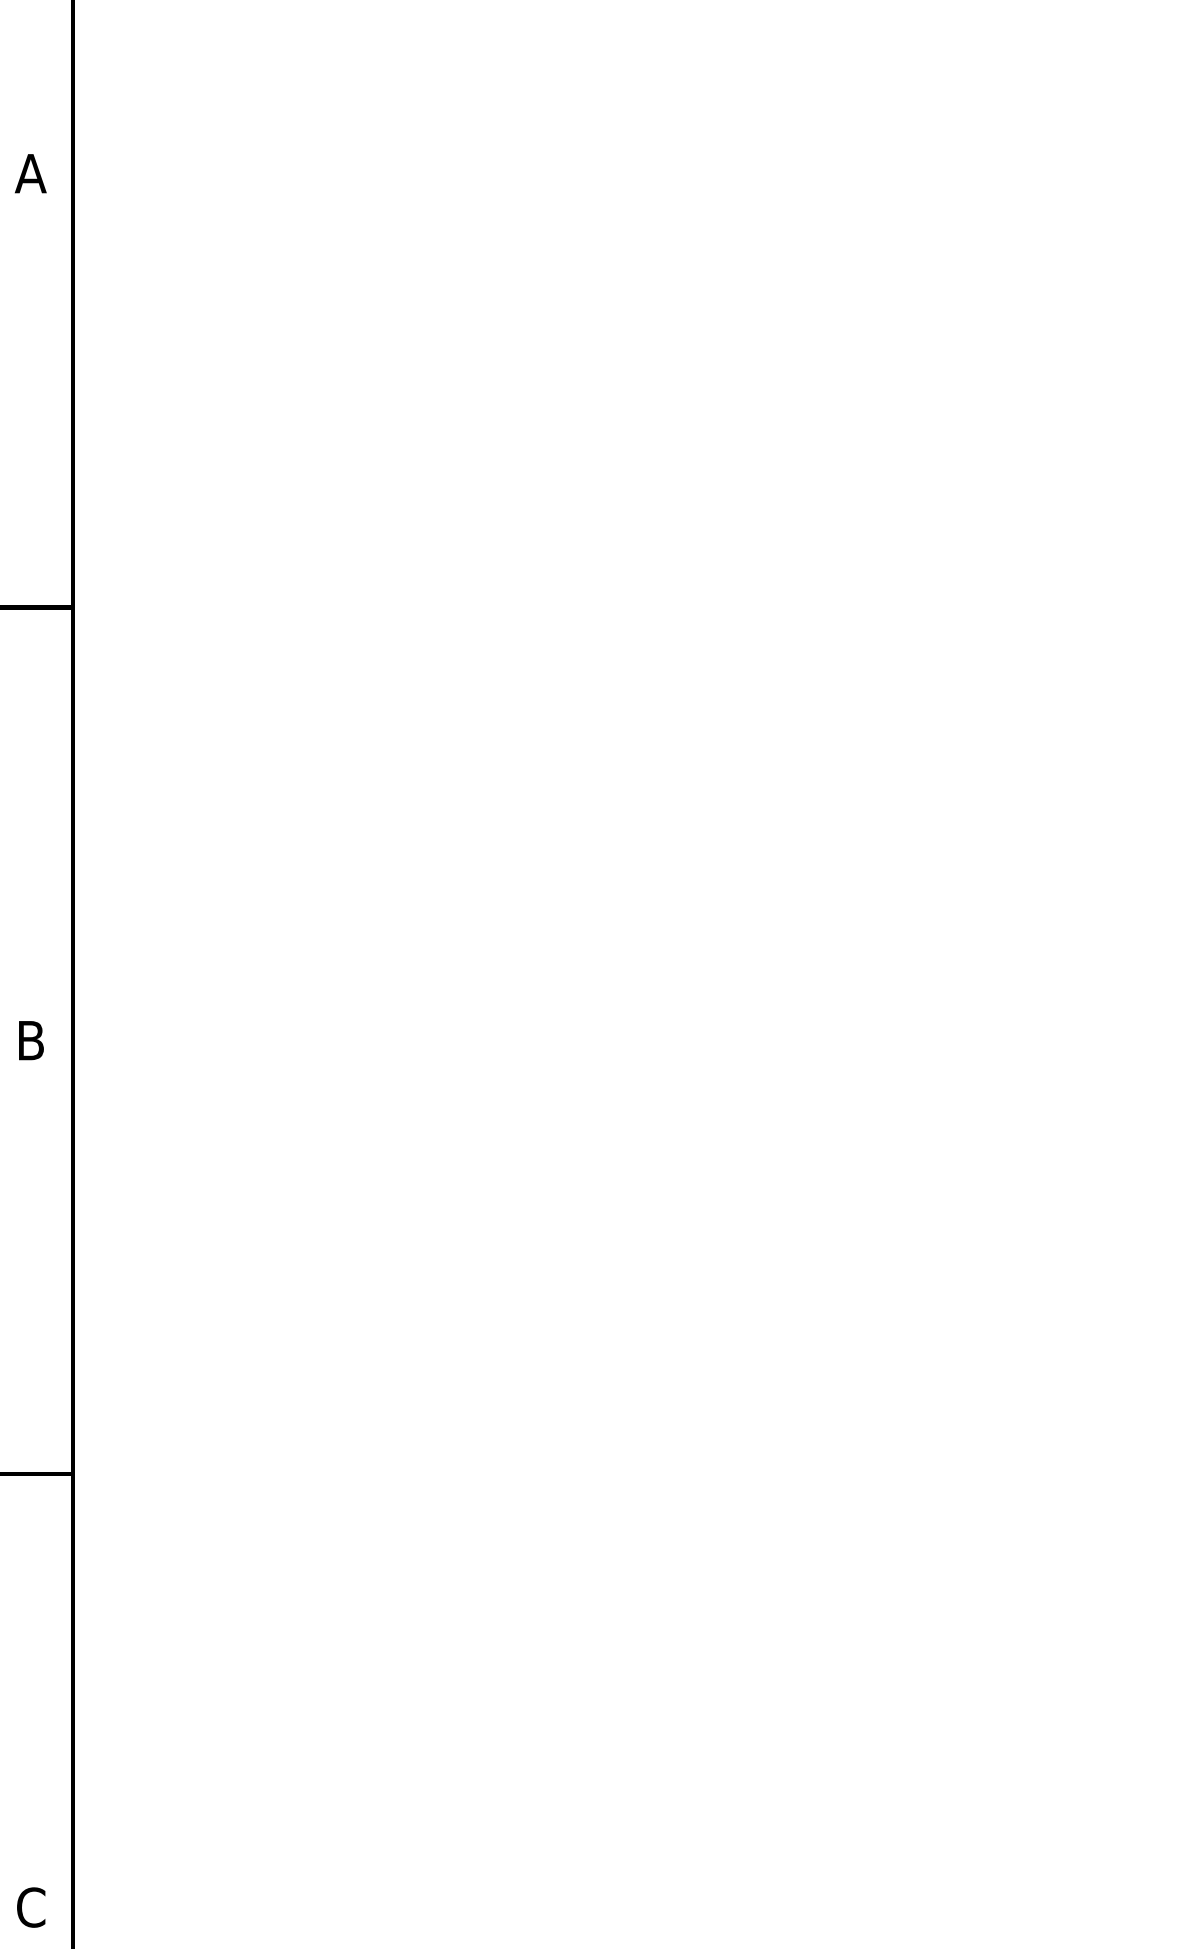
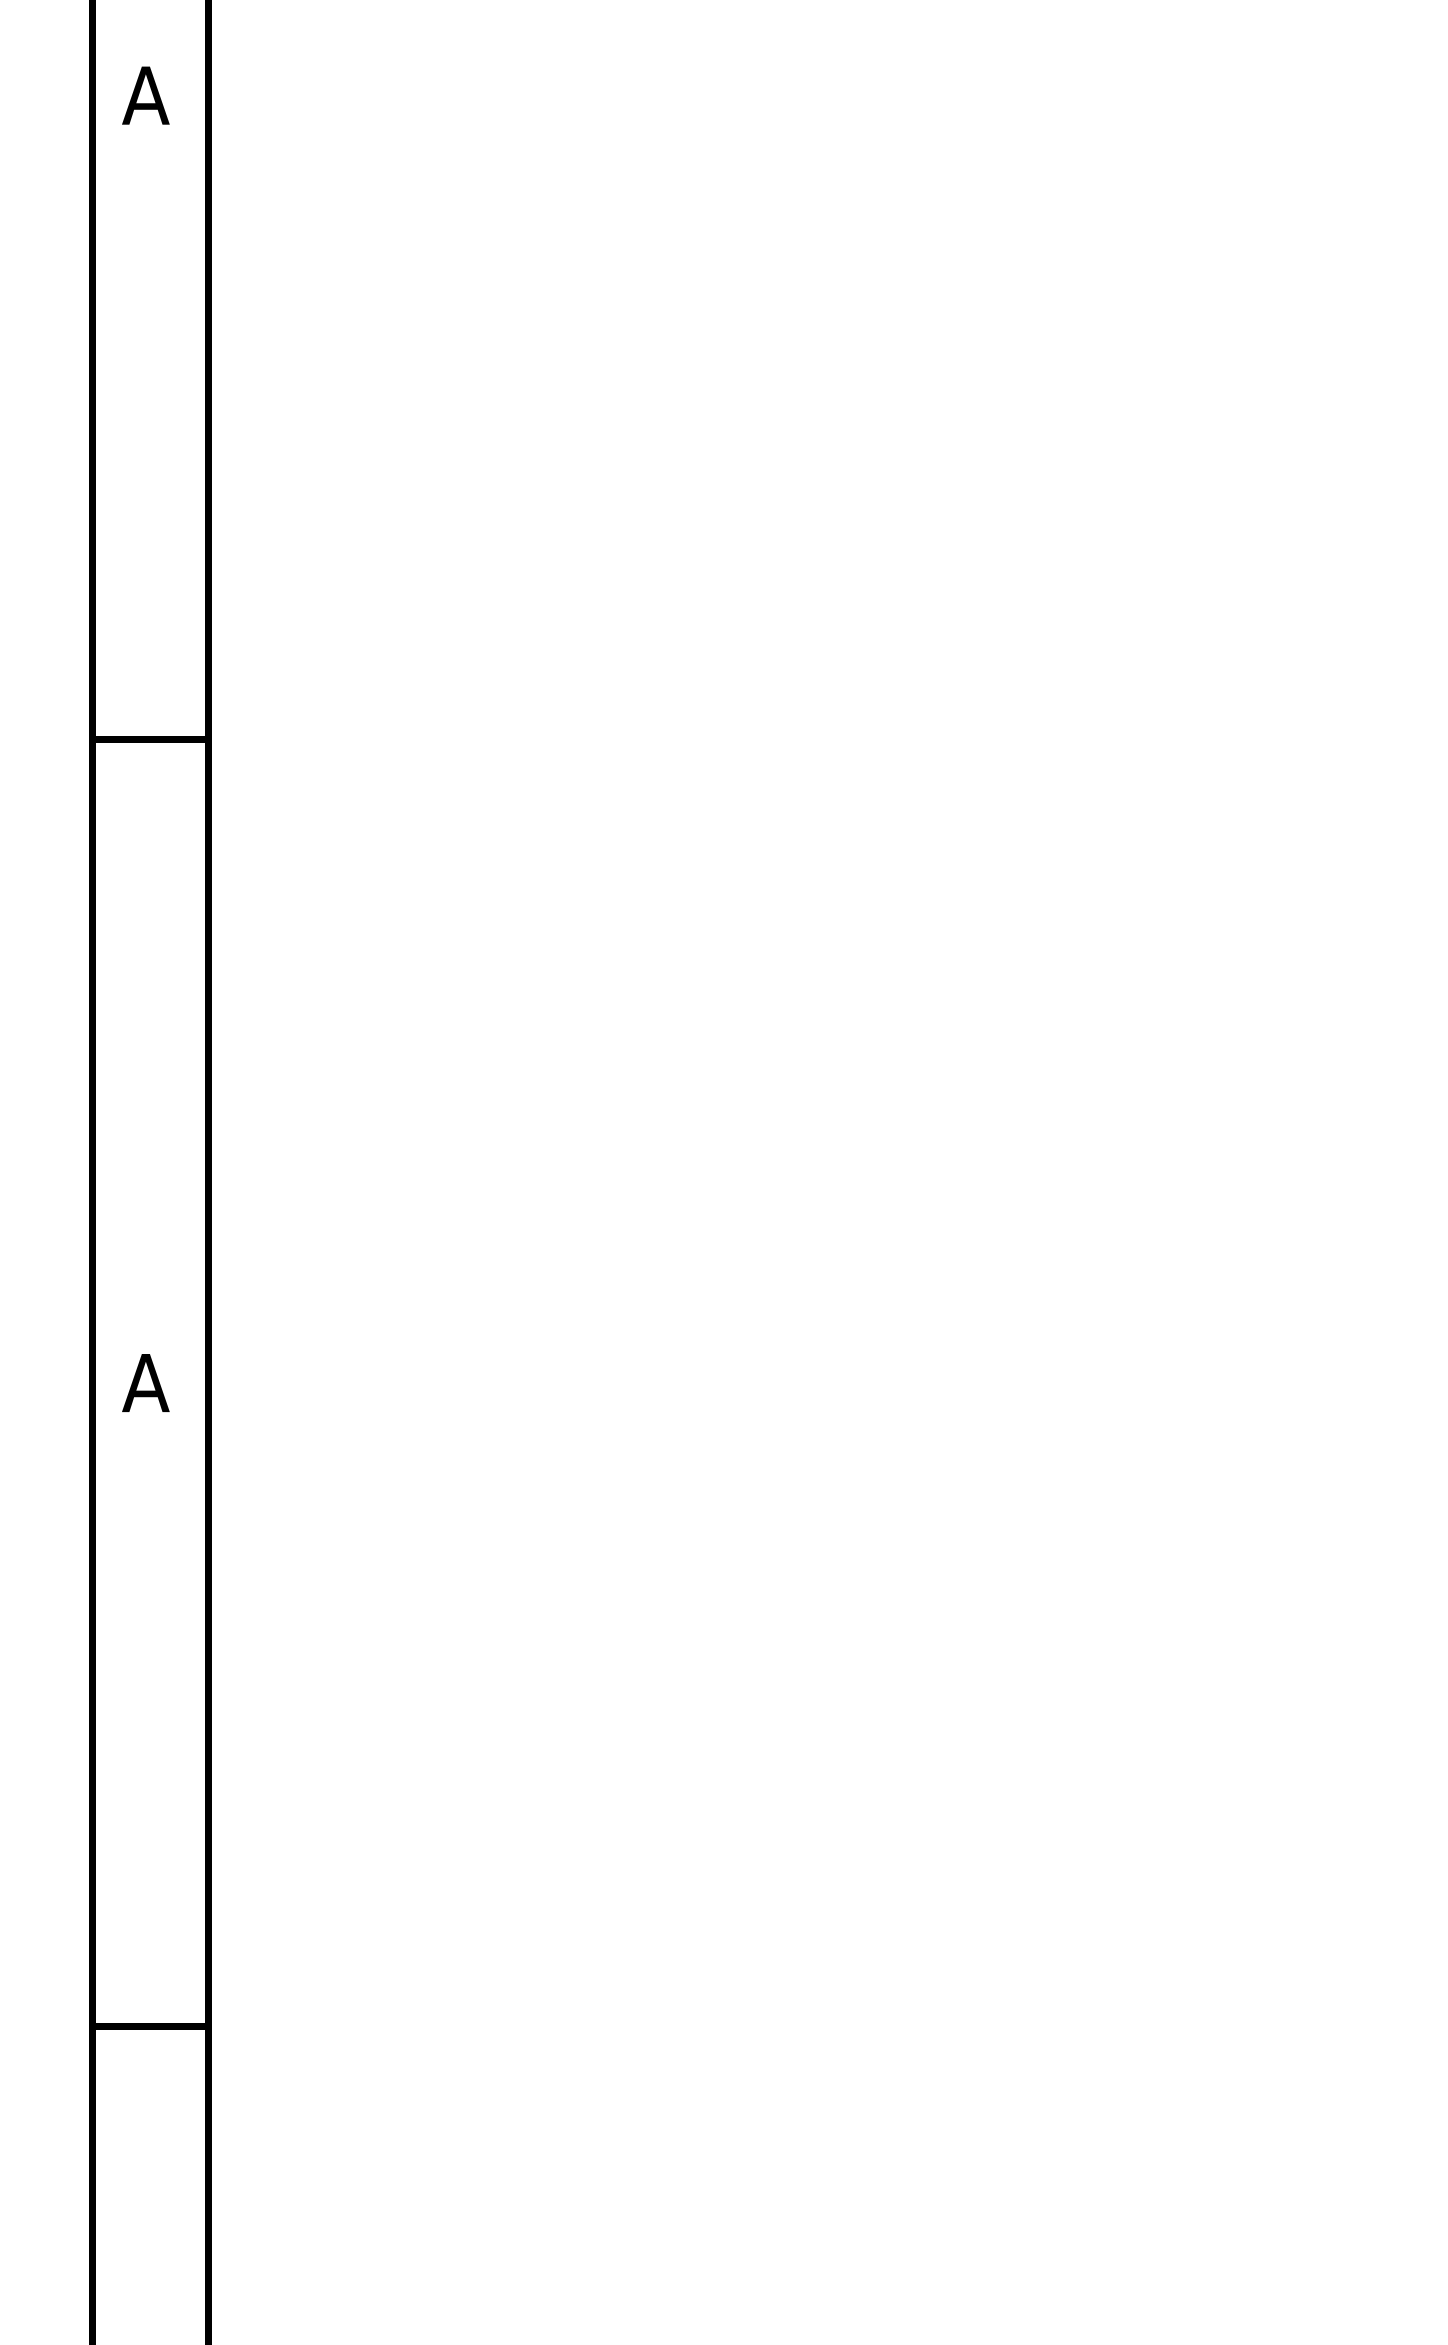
text: (30, 1040) -> (145, 1382), B -> A

